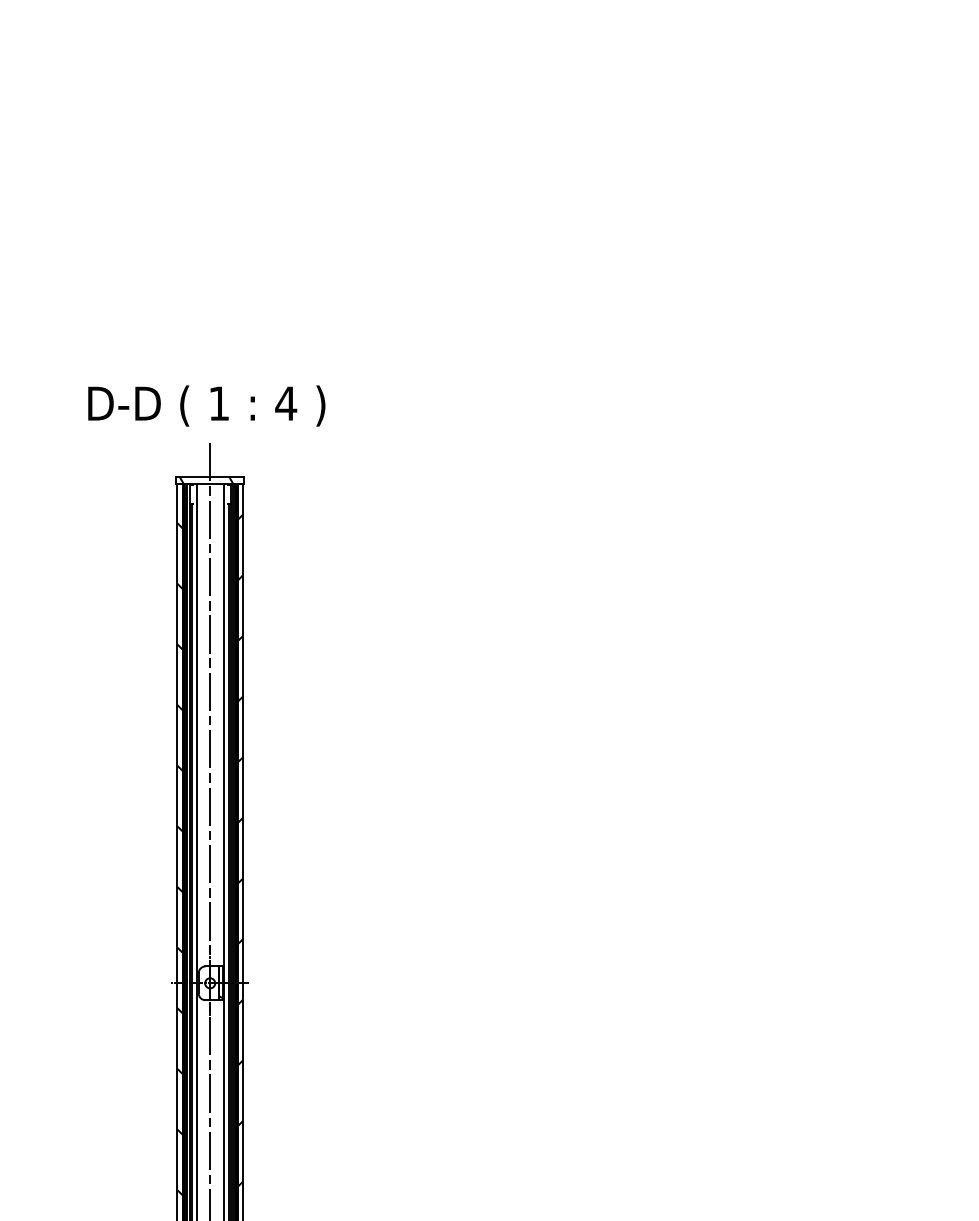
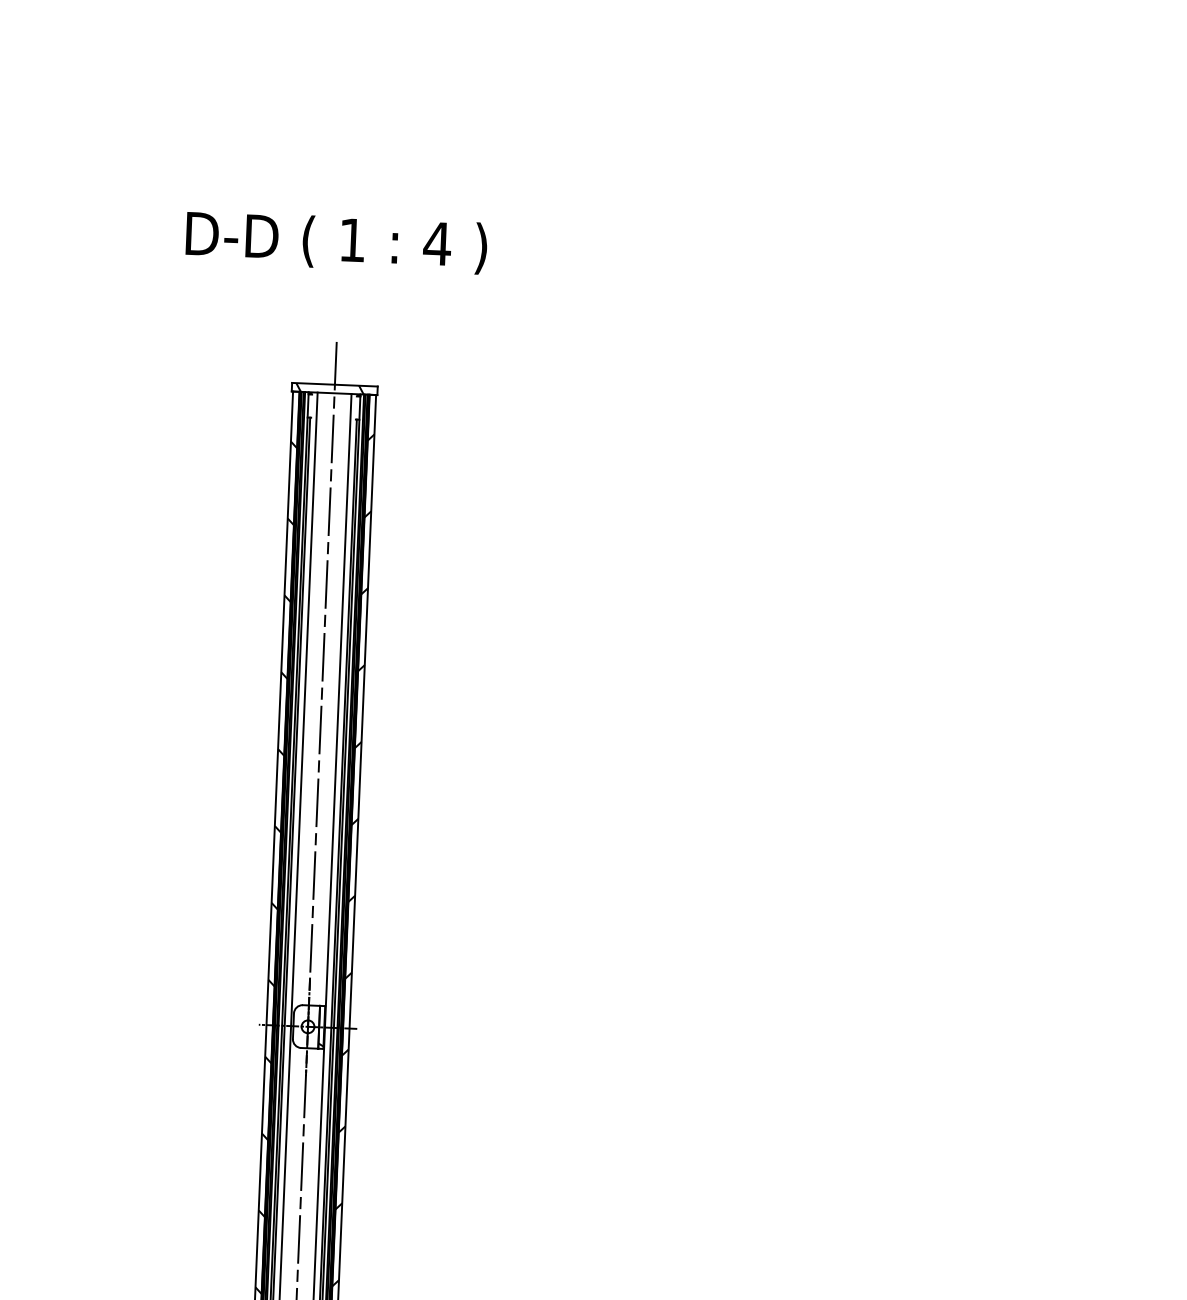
text: (206, 405) -> (336, 241), moved

